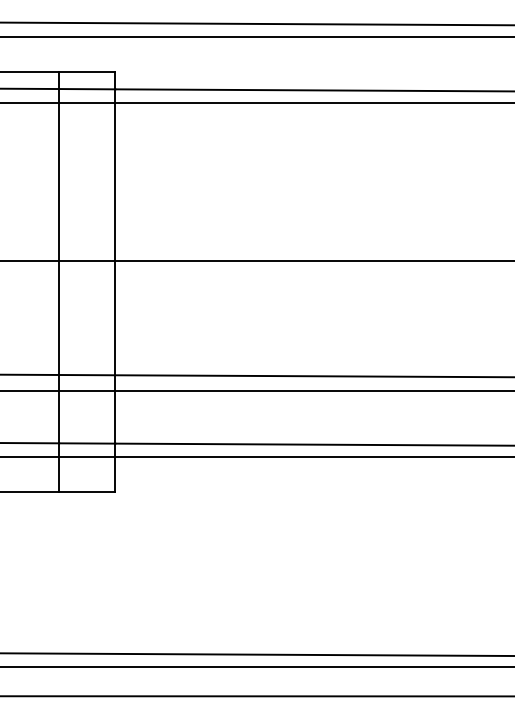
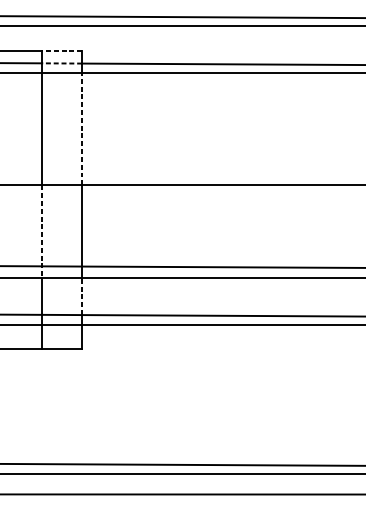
line: (86, 71) -> (61, 50), solid -> dashed
line: (86, 89) -> (61, 63), solid -> dashed
line: (115, 181) -> (82, 128), solid -> dashed
line: (59, 326) -> (42, 231), solid -> dashed
line: (115, 416) -> (82, 295), solid -> dashed

